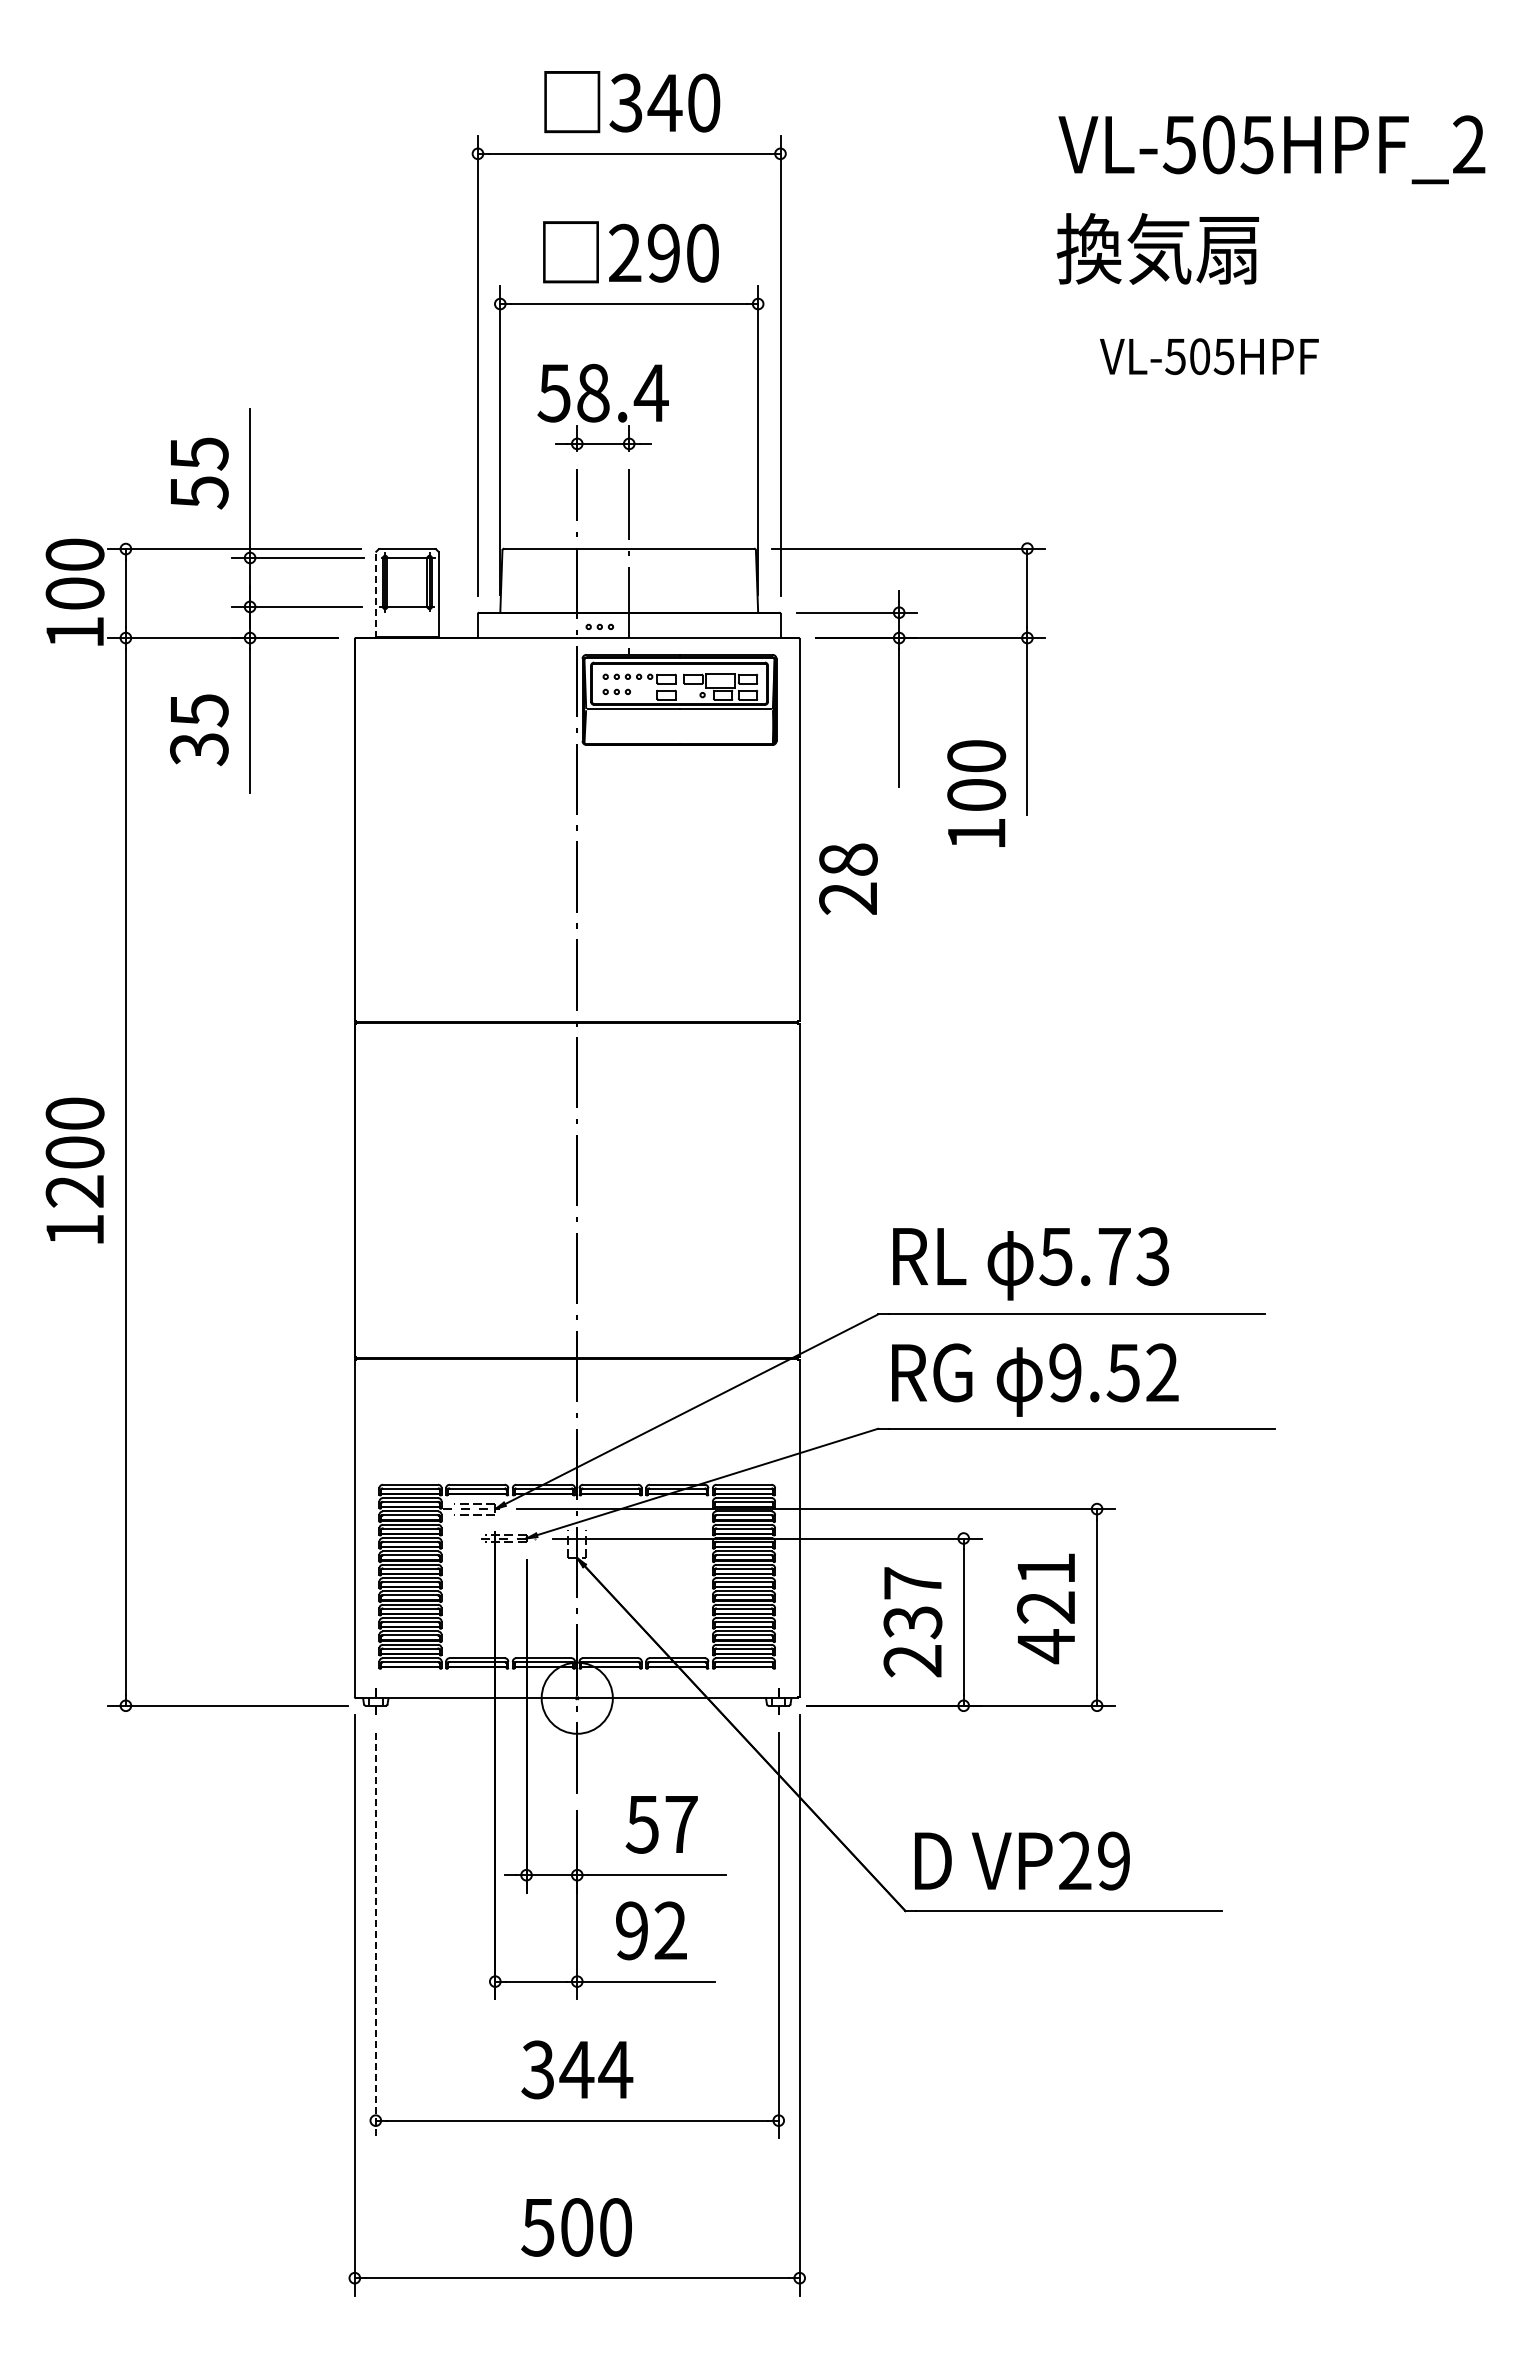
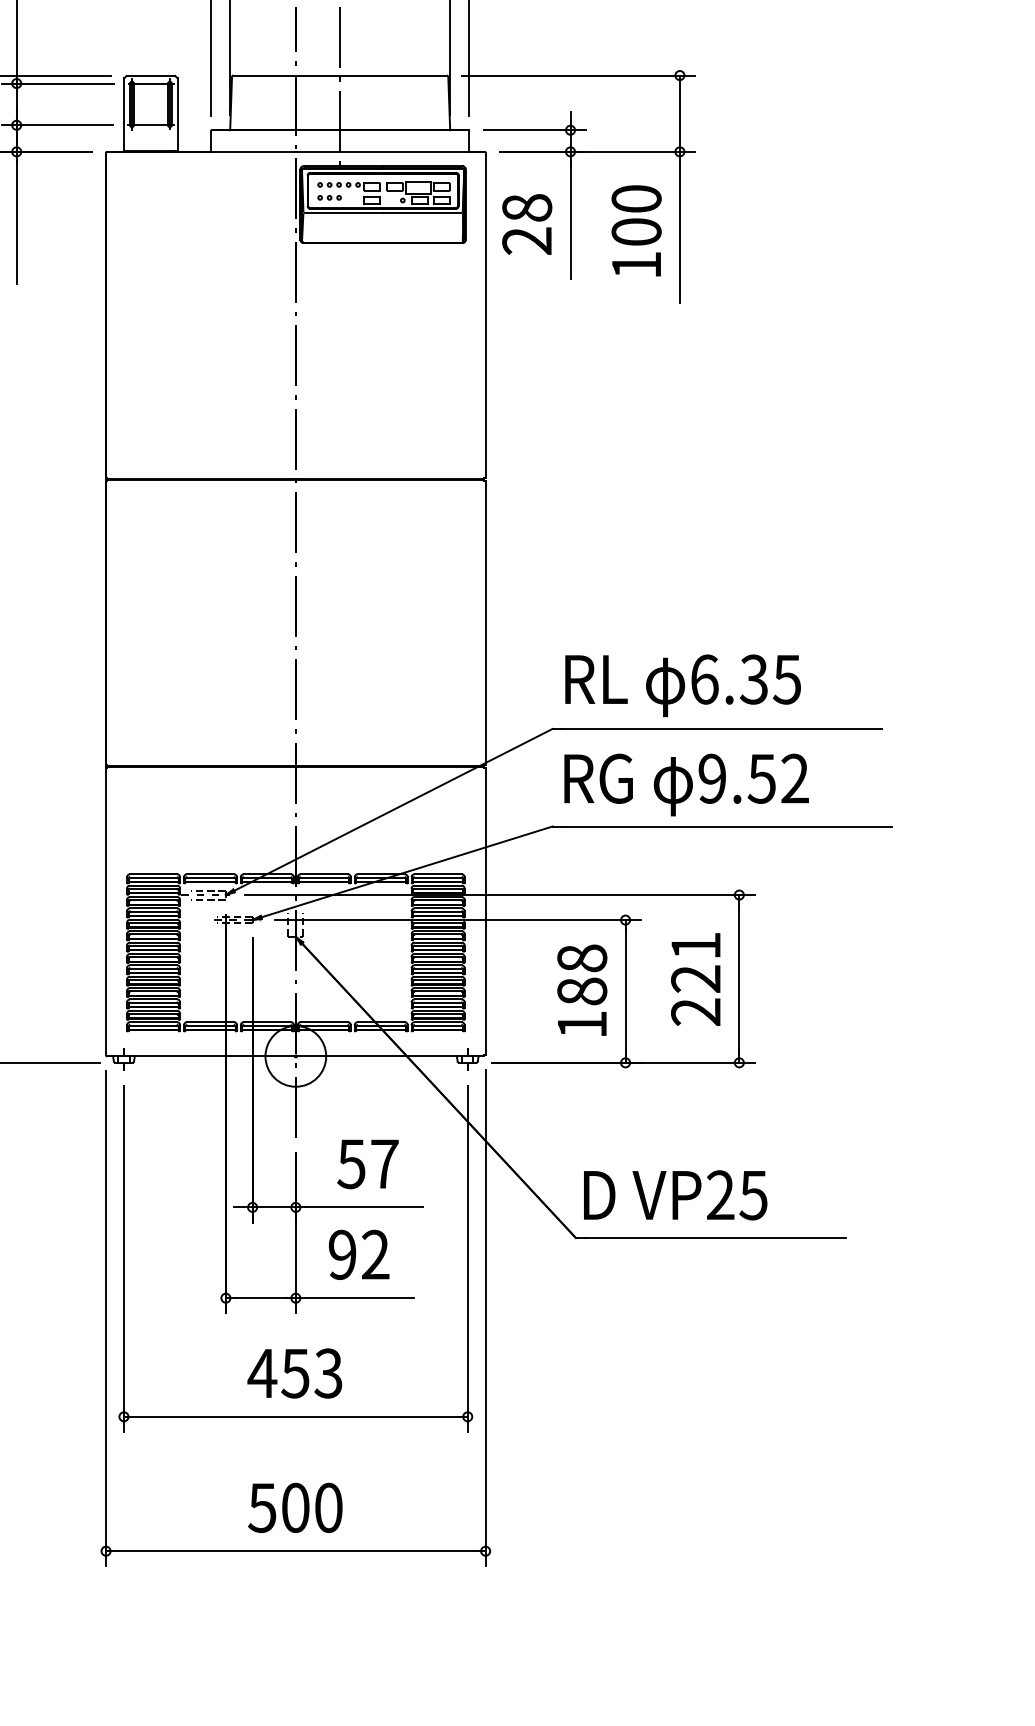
line: (376, 594) -> (124, 114), dashed -> solid
part: (599, 626) -> (314, 142), removed
text: (976, 793) -> (636, 230), moved
text: (848, 878) -> (527, 223), moved
text: (1104, 1256) -> (745, 679), 5.73 -> 6.35
text: (912, 1622) -> (581, 991), 237 -> 188
text: (1045, 1646) -> (695, 1012), 421 -> 221
text: (1113, 1860) -> (753, 1194), VP29 -> VP25
line: (375, 1935) -> (123, 1258), dashed -> solid
text: (576, 2069) -> (295, 1373), 344 -> 453

